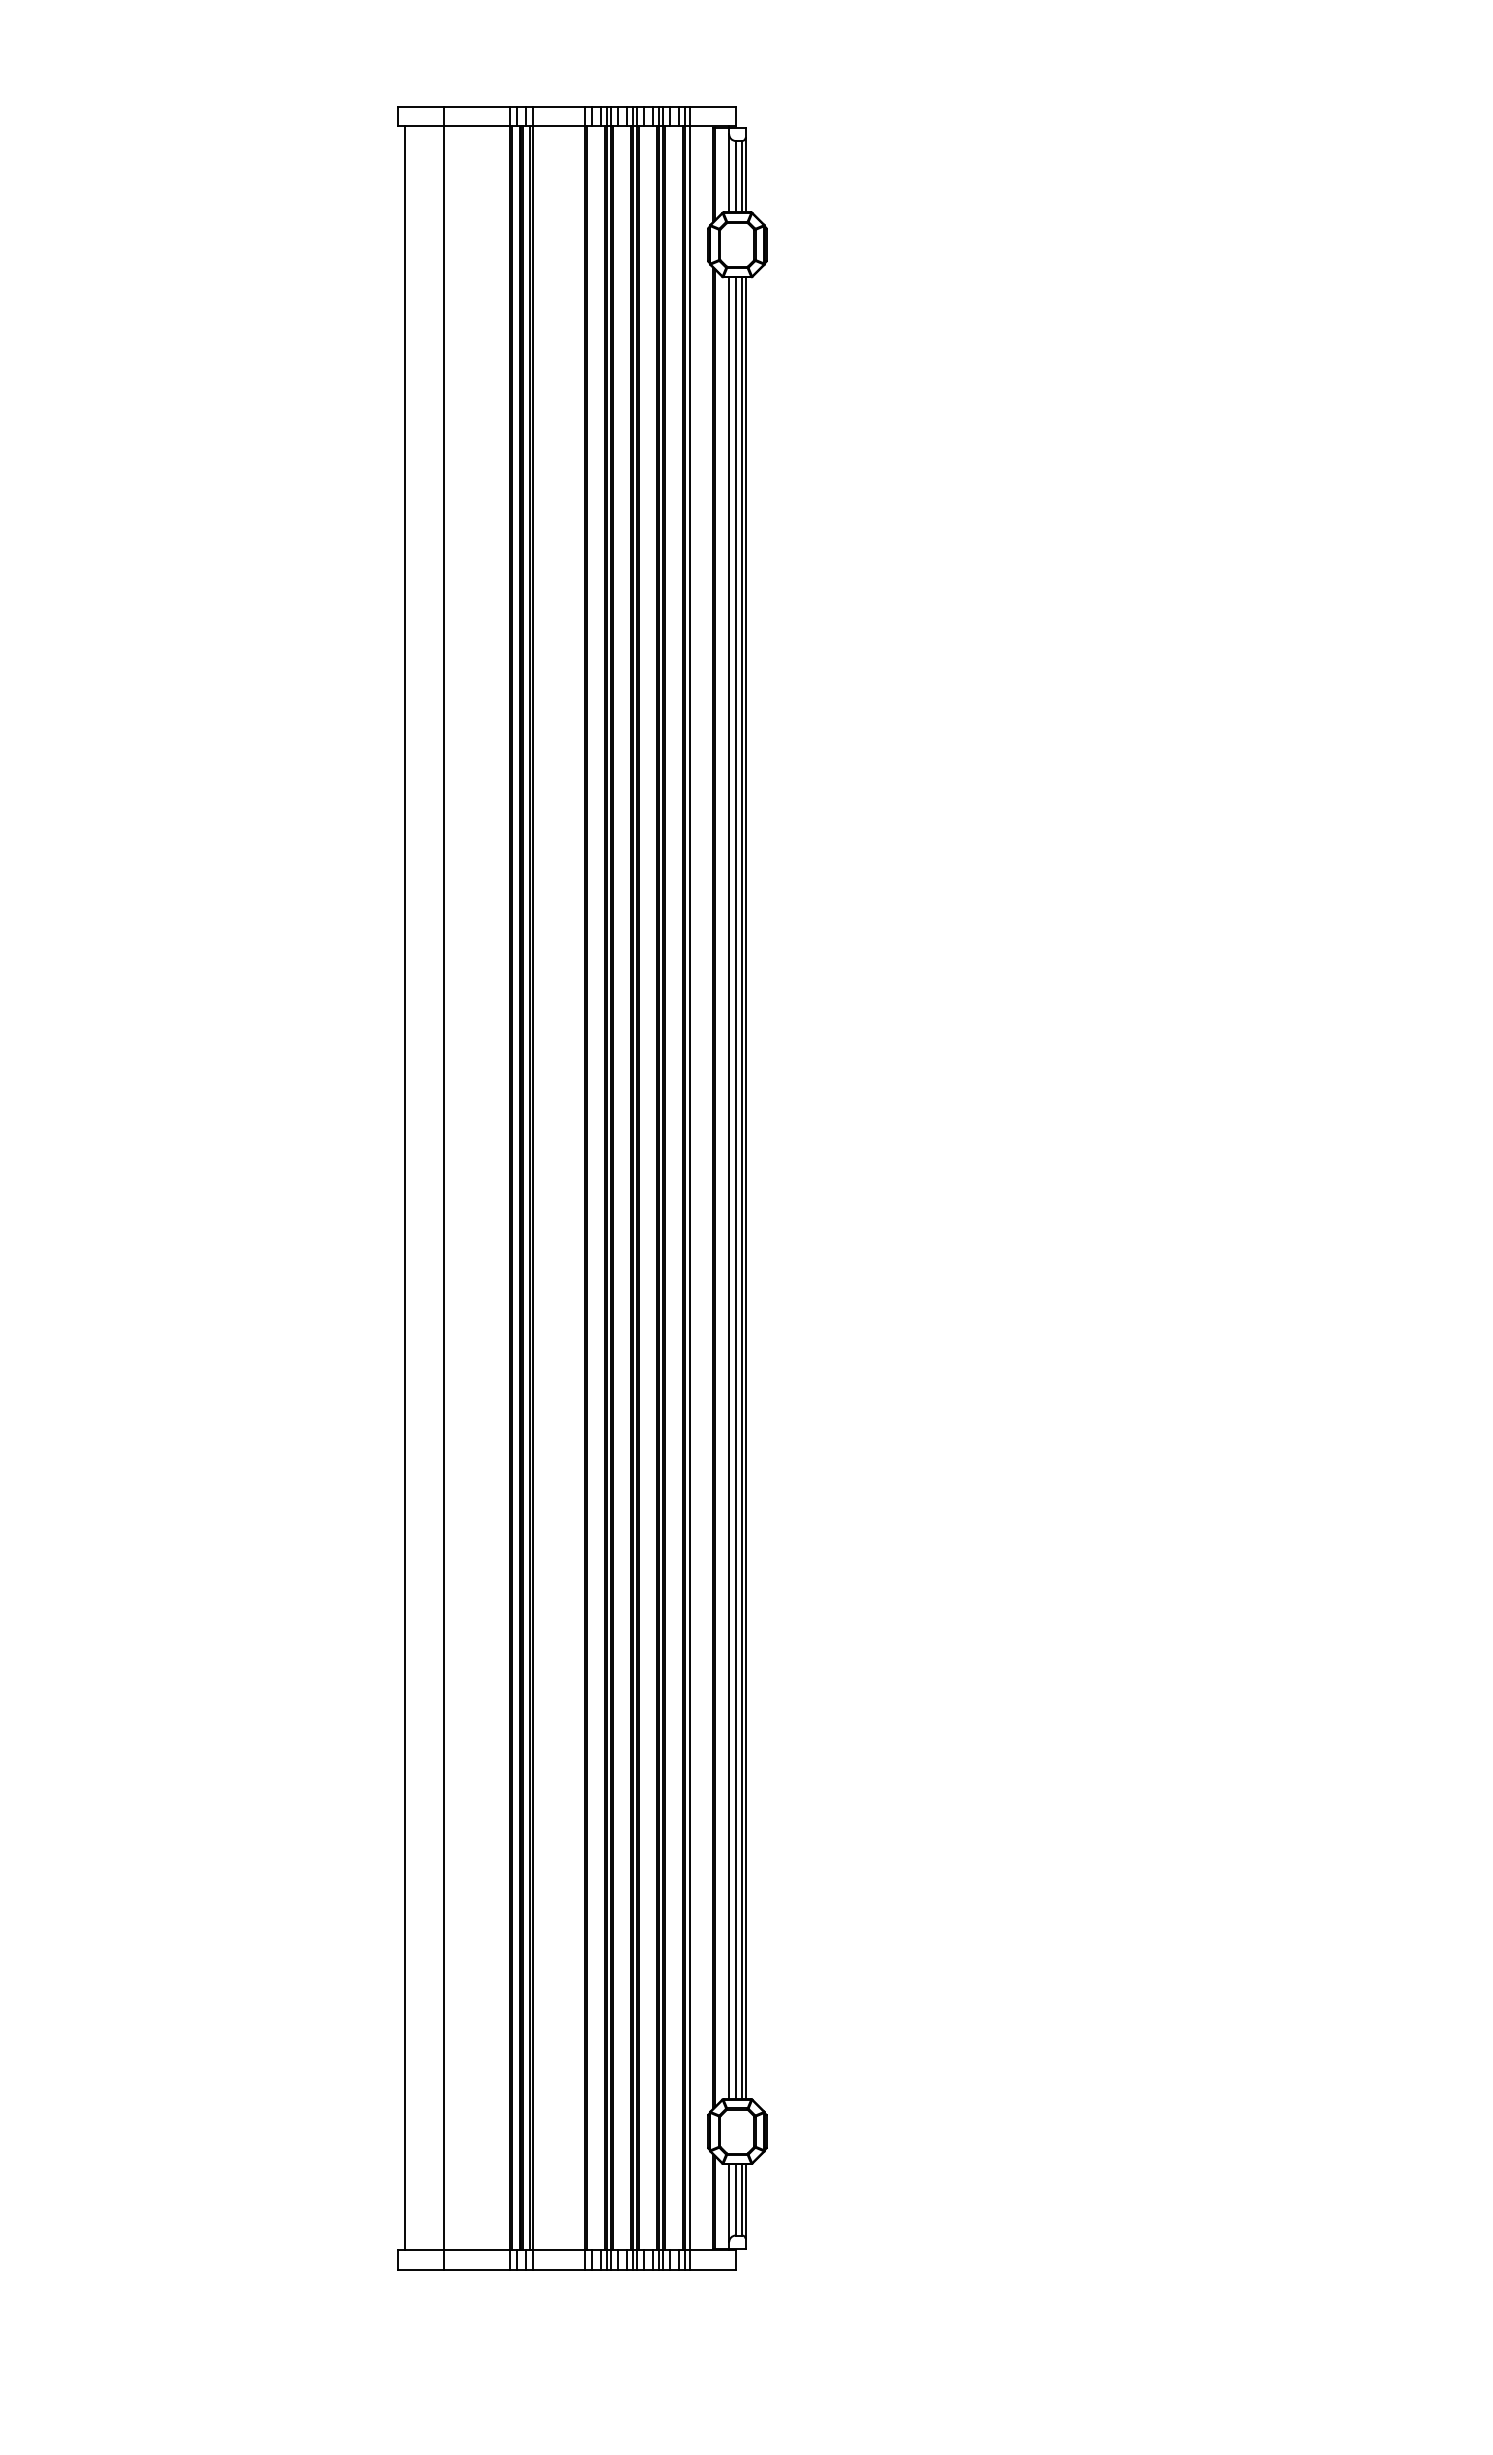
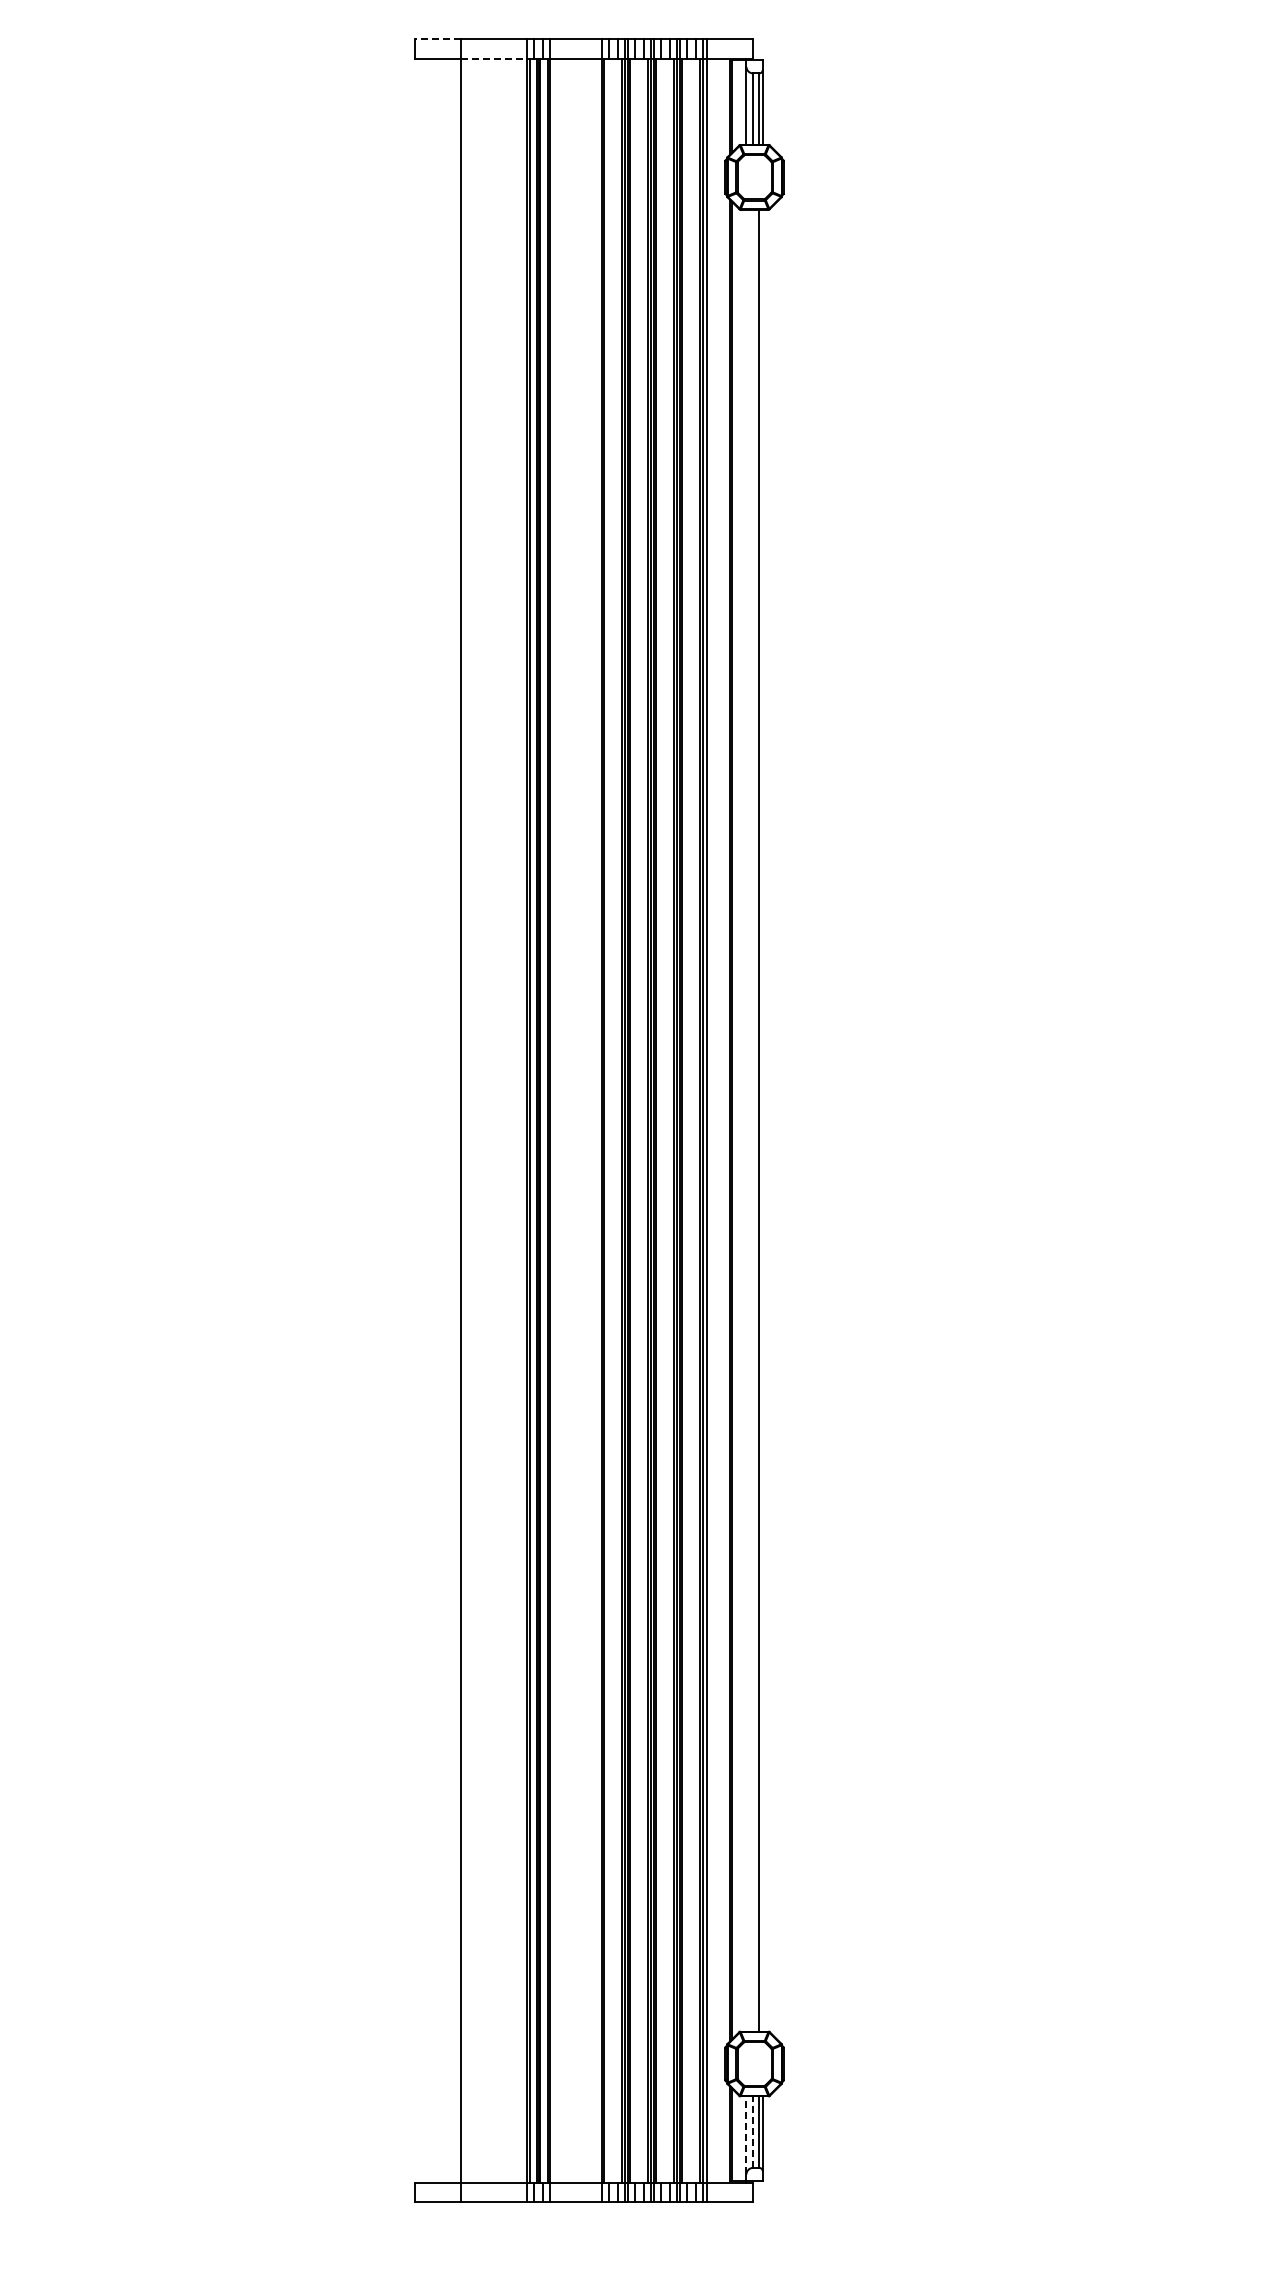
line: (420, 106) -> (437, 38), solid -> dashed
line: (477, 126) -> (494, 58), solid -> dashed
line: (404, 1188) -> (421, 1120), removed
line: (729, 1188) -> (746, 1120), removed
line: (735, 1188) -> (752, 1120), removed
line: (745, 1188) -> (762, 1120), removed
line: (735, 2199) -> (752, 2131), solid -> dashed
line: (729, 2203) -> (746, 2135), solid -> dashed

